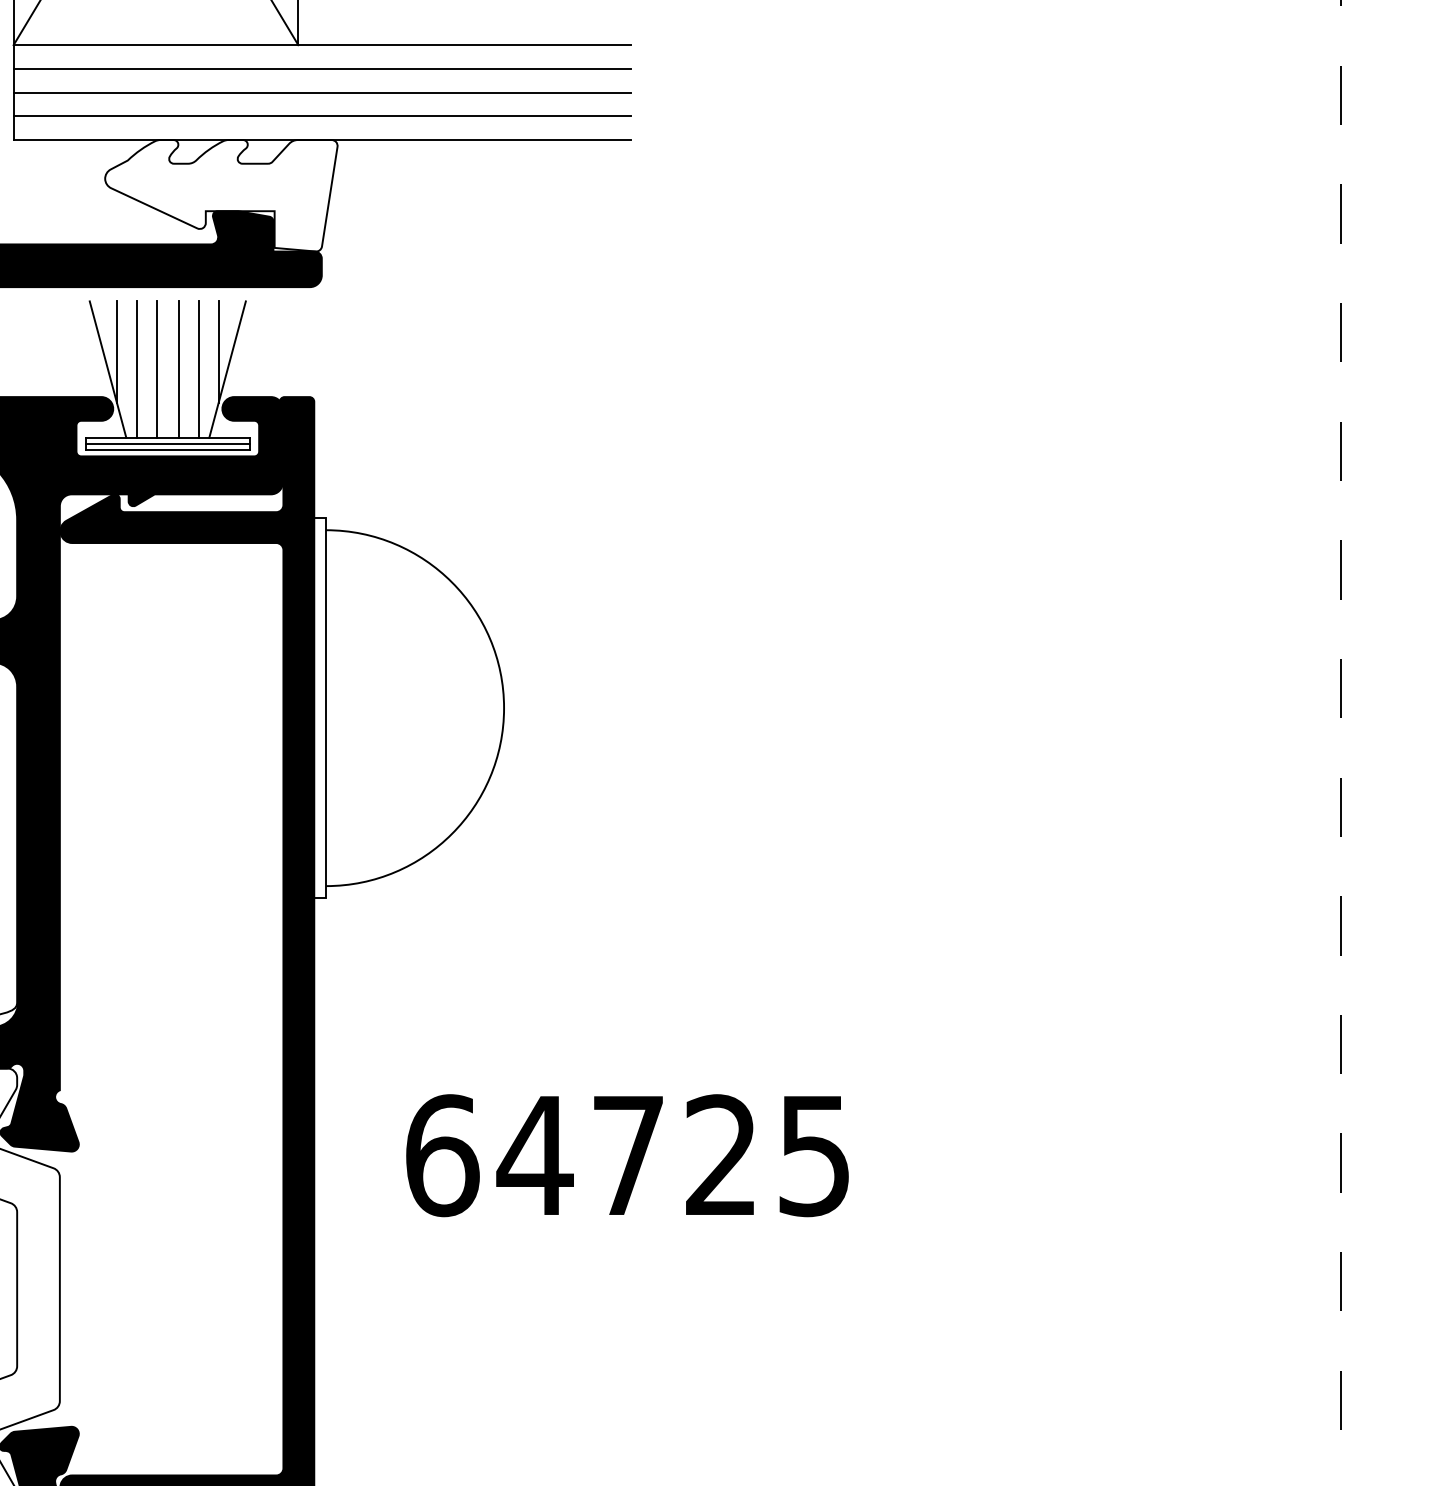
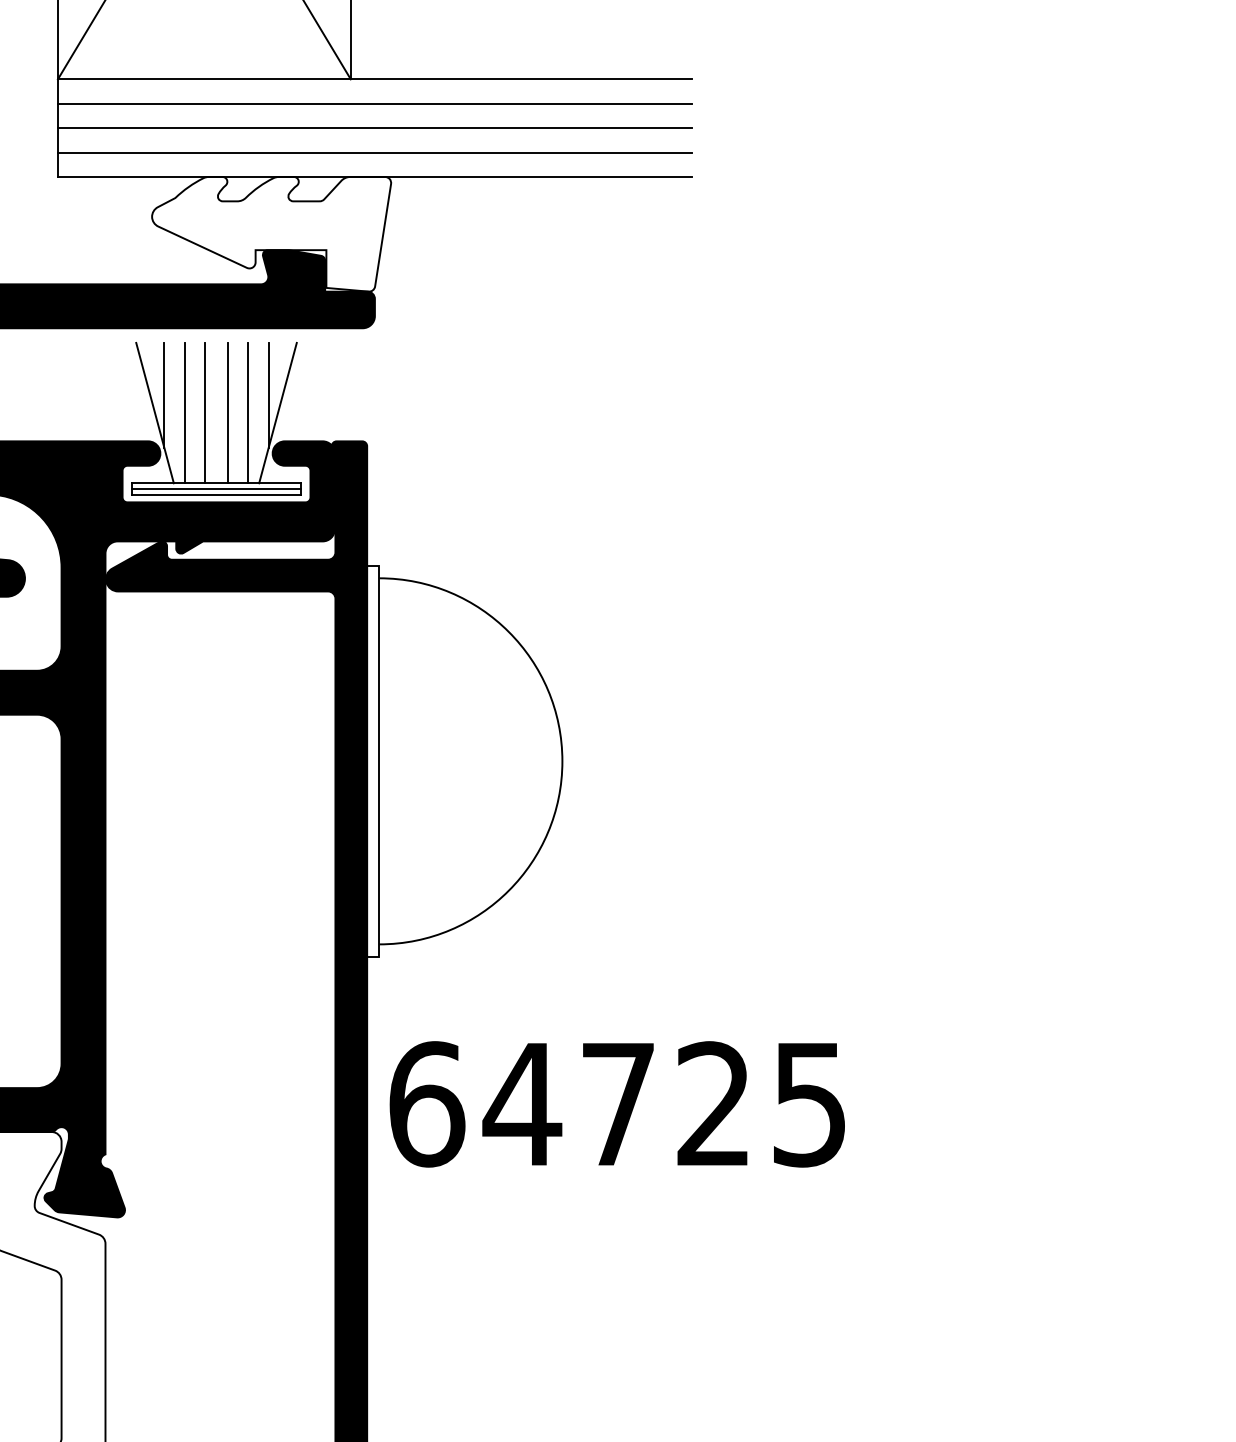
text: (627, 1155) -> (617, 1104), moved

